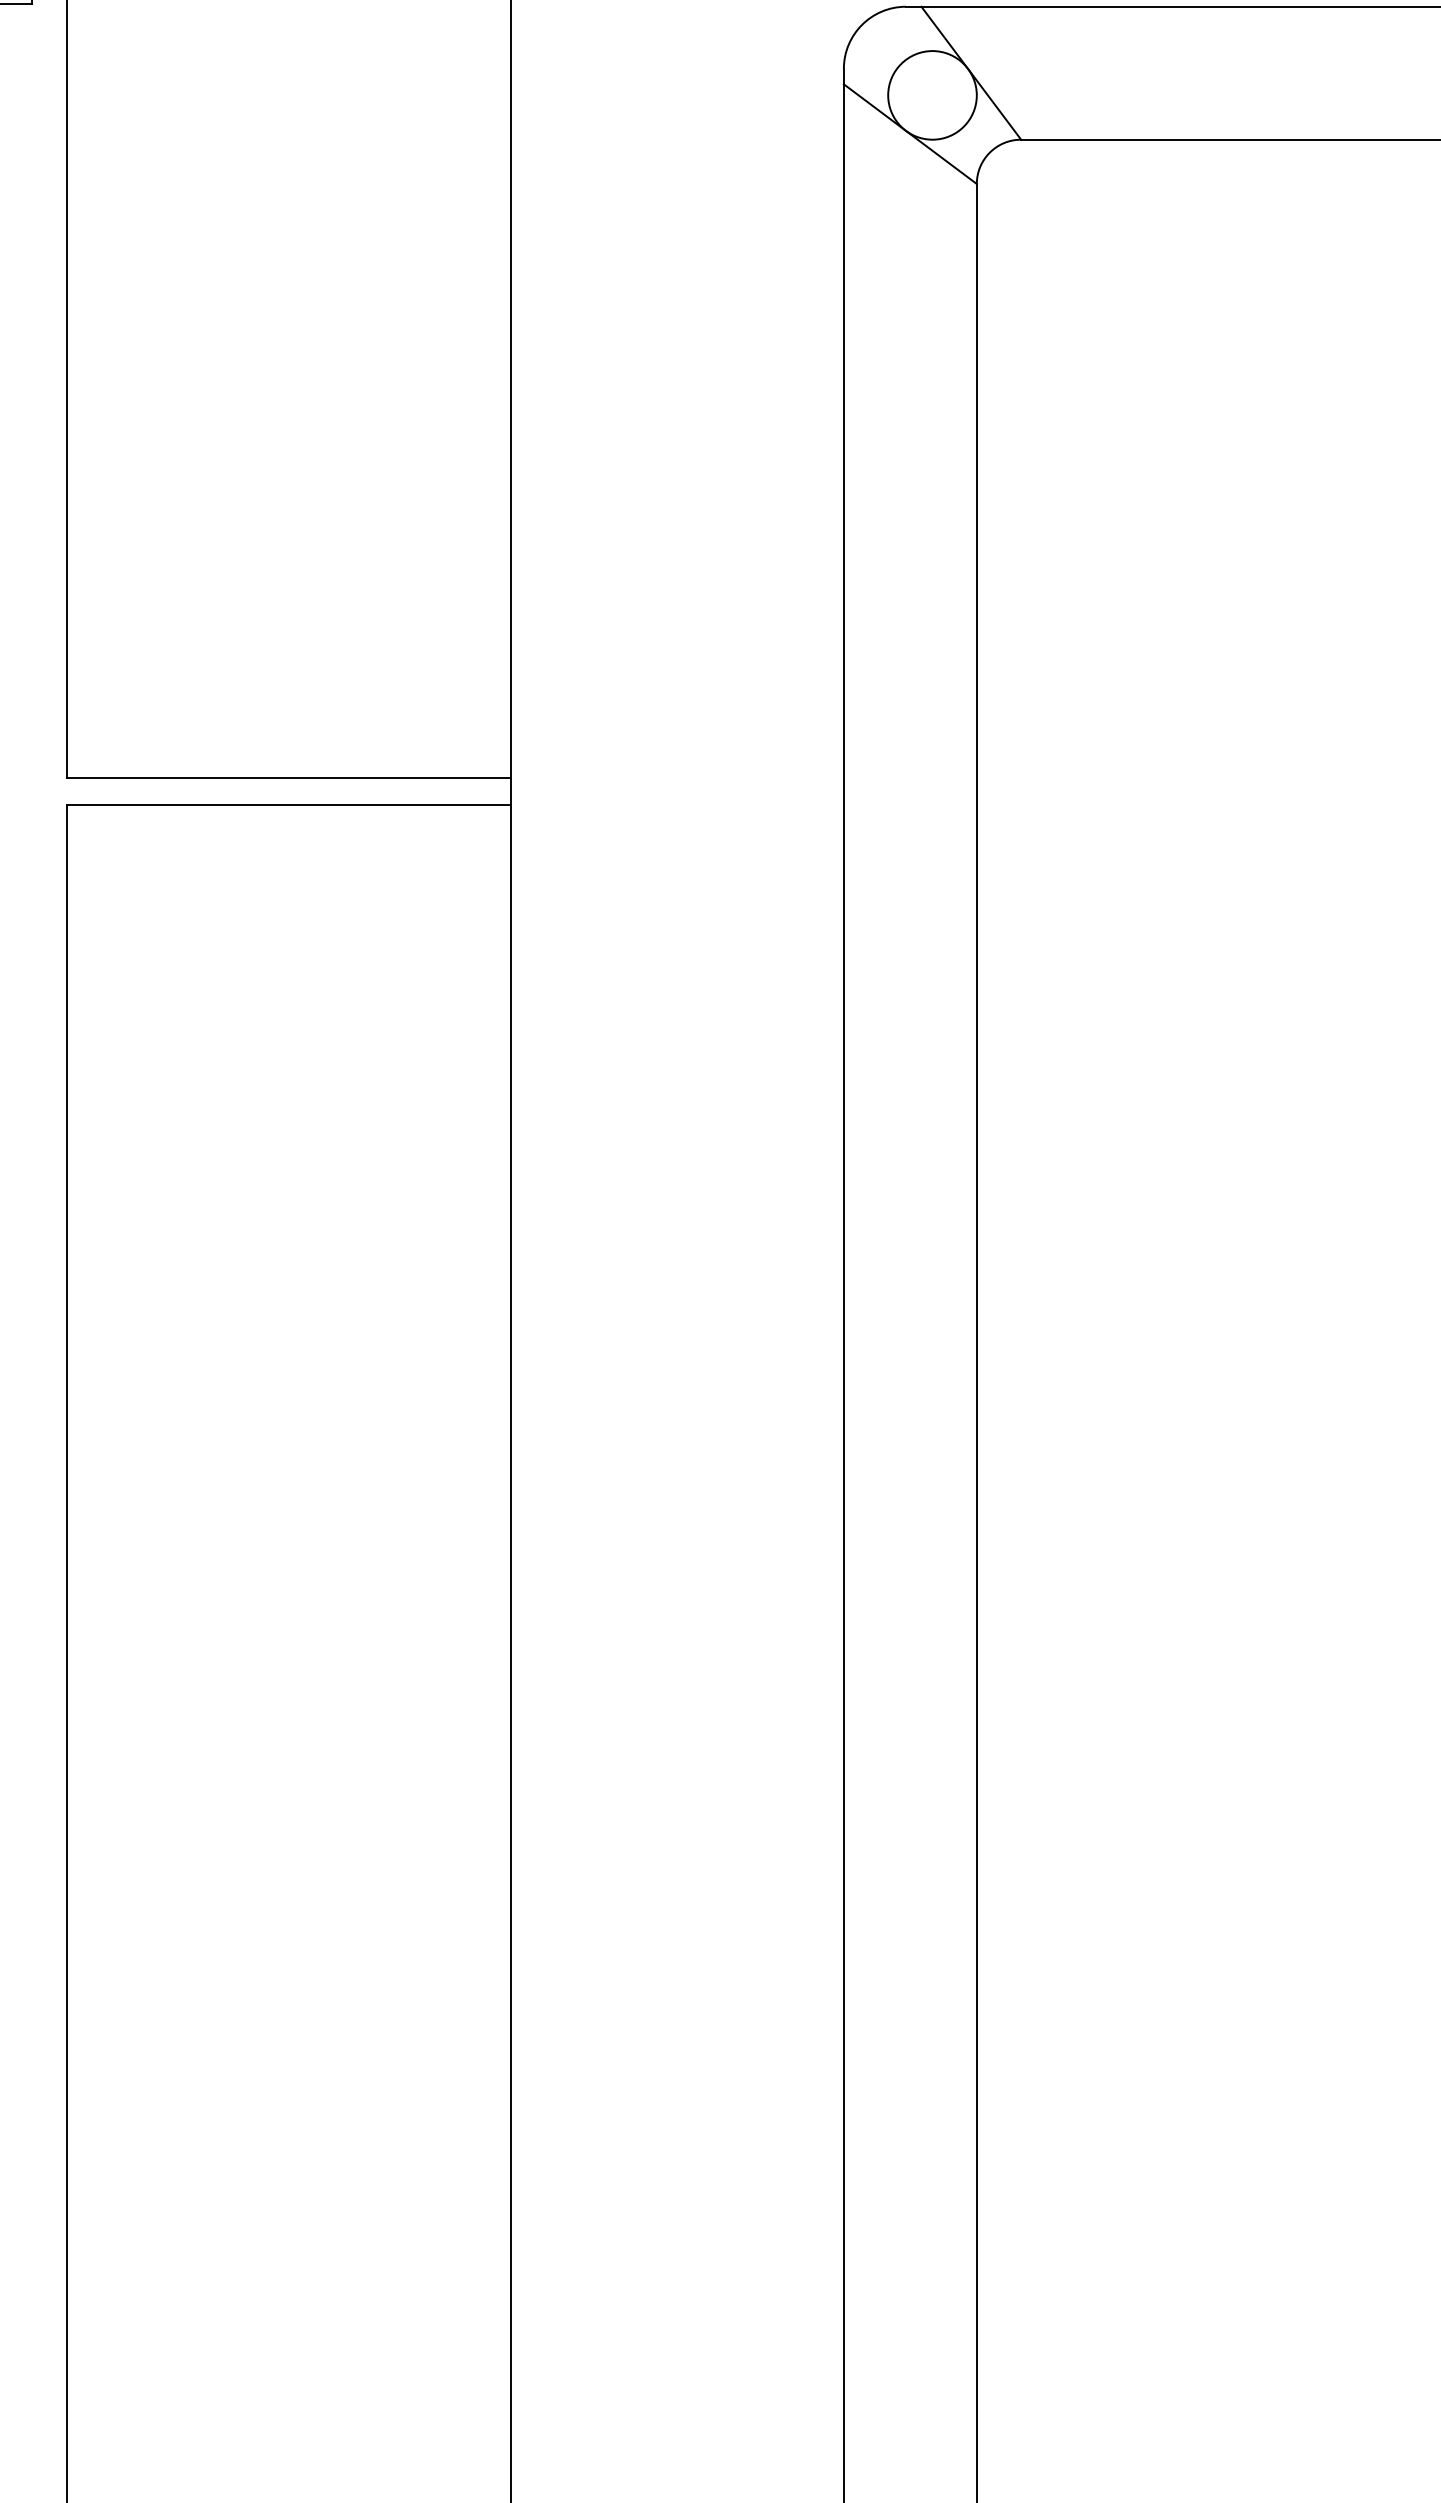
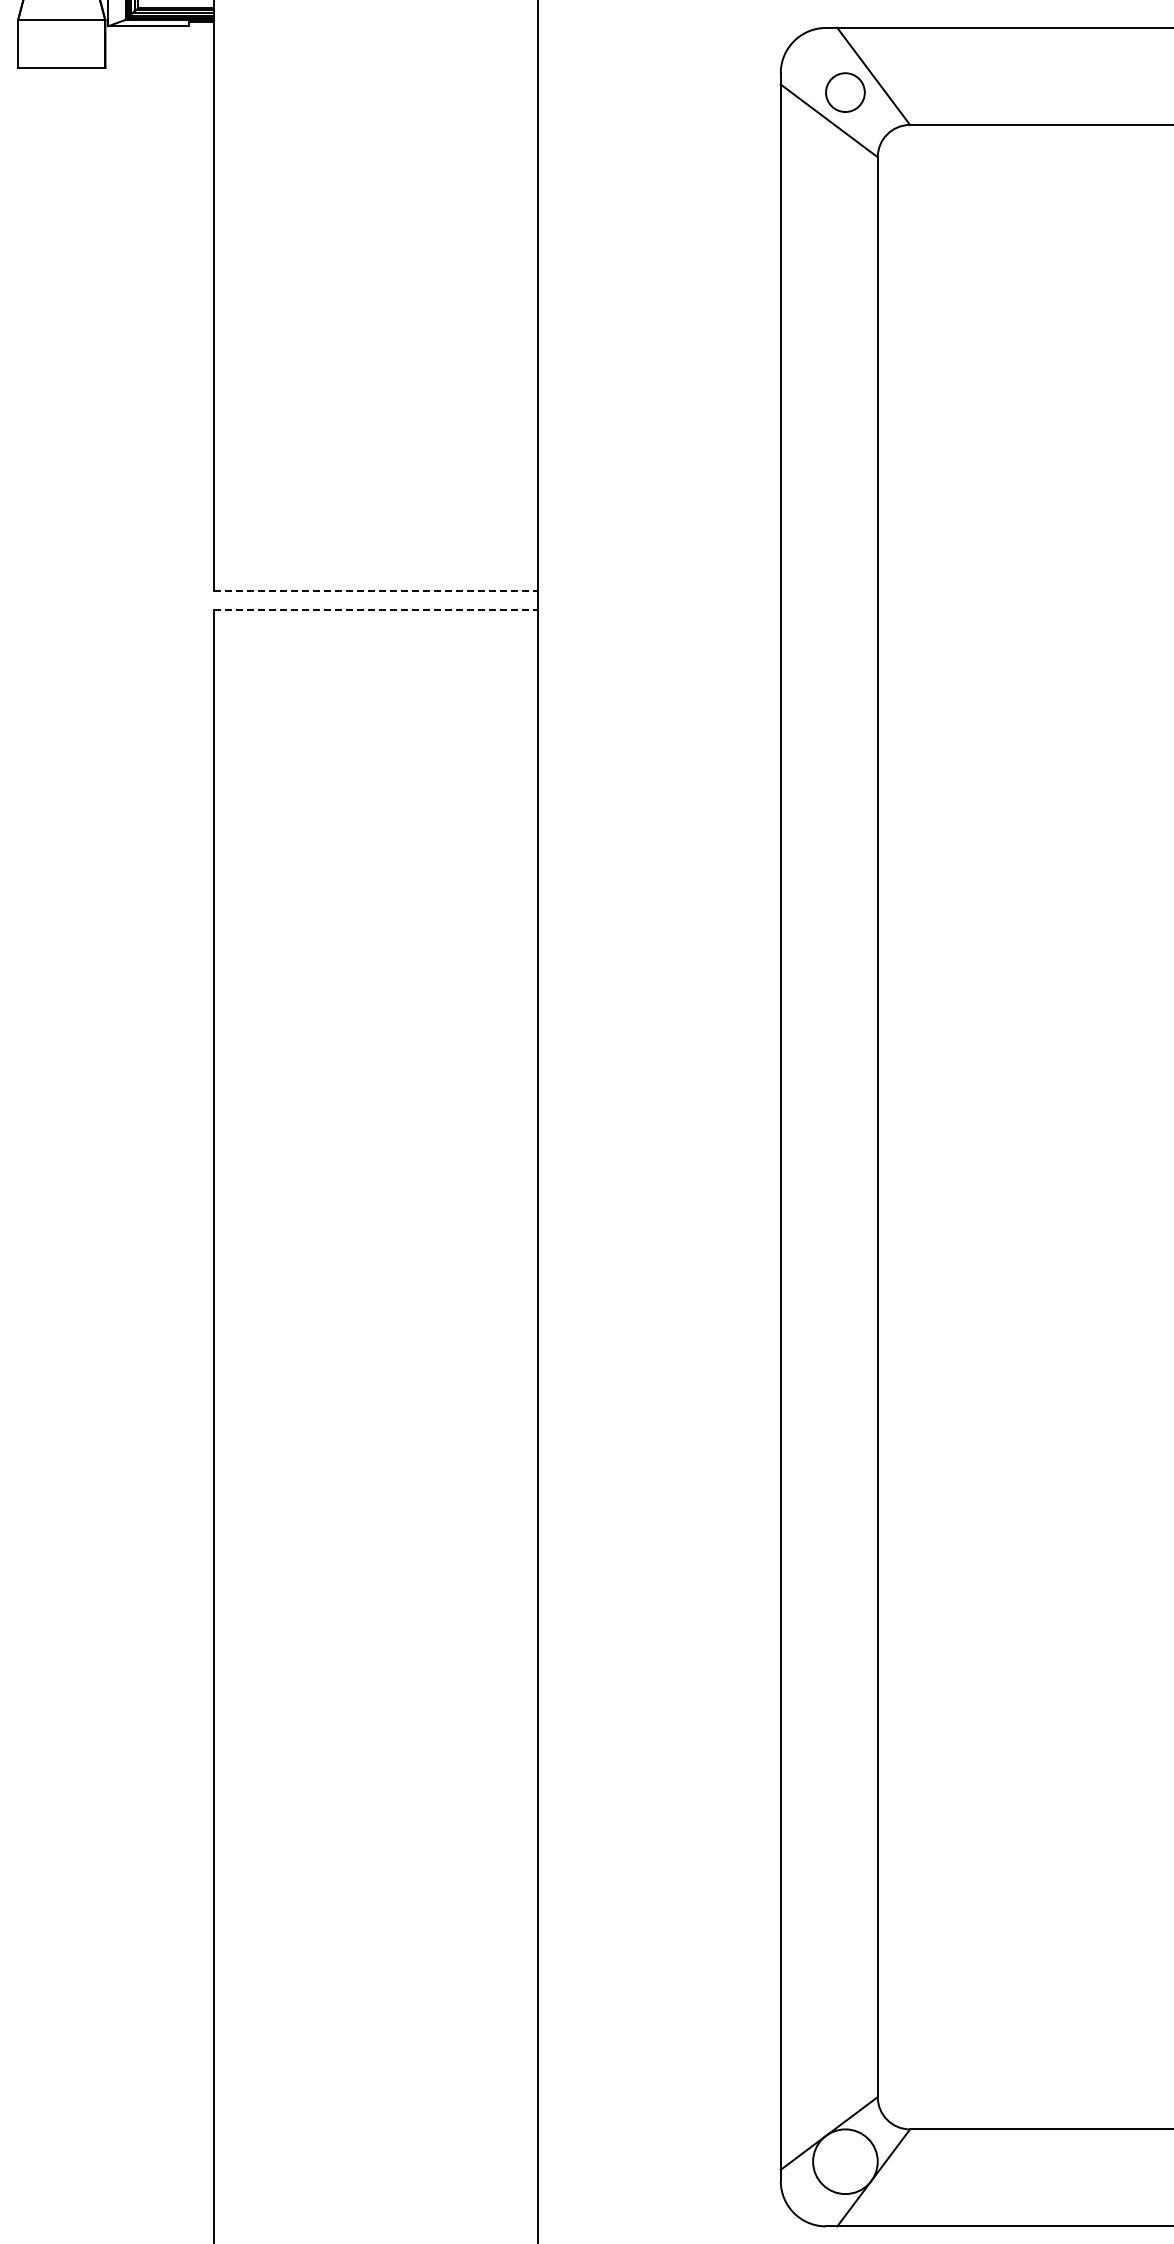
circle: (932, 95) -> (845, 92), size x0.6
line: (288, 777) -> (375, 590), solid -> dashed
line: (288, 805) -> (375, 610), solid -> dashed

